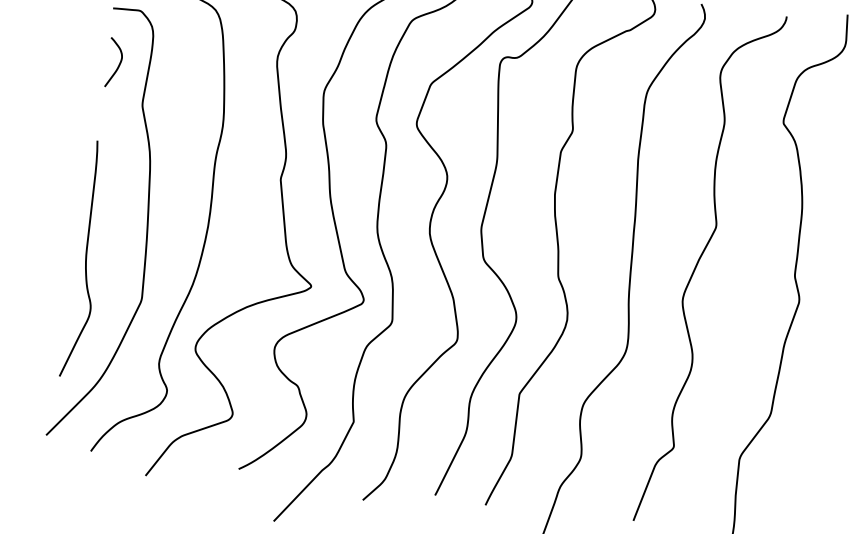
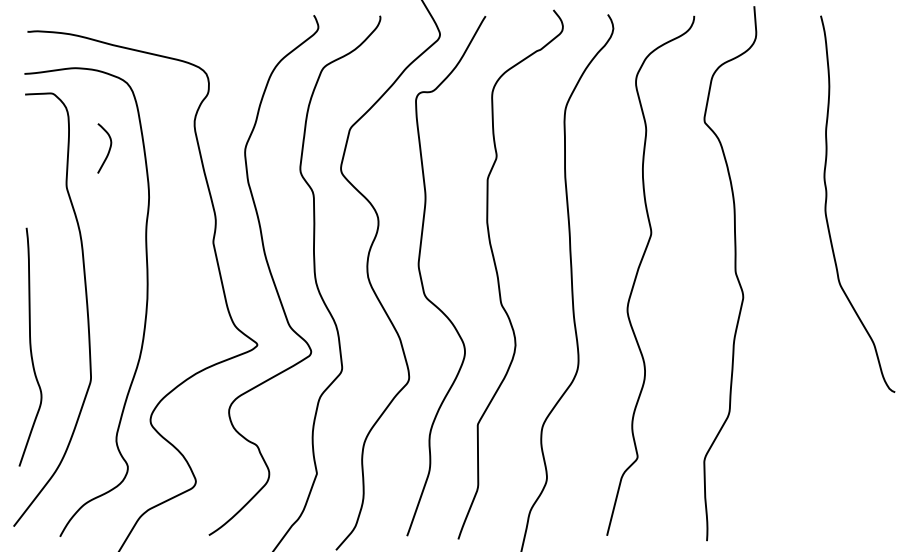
curve: (118, 64) -> (108, 149), moved

